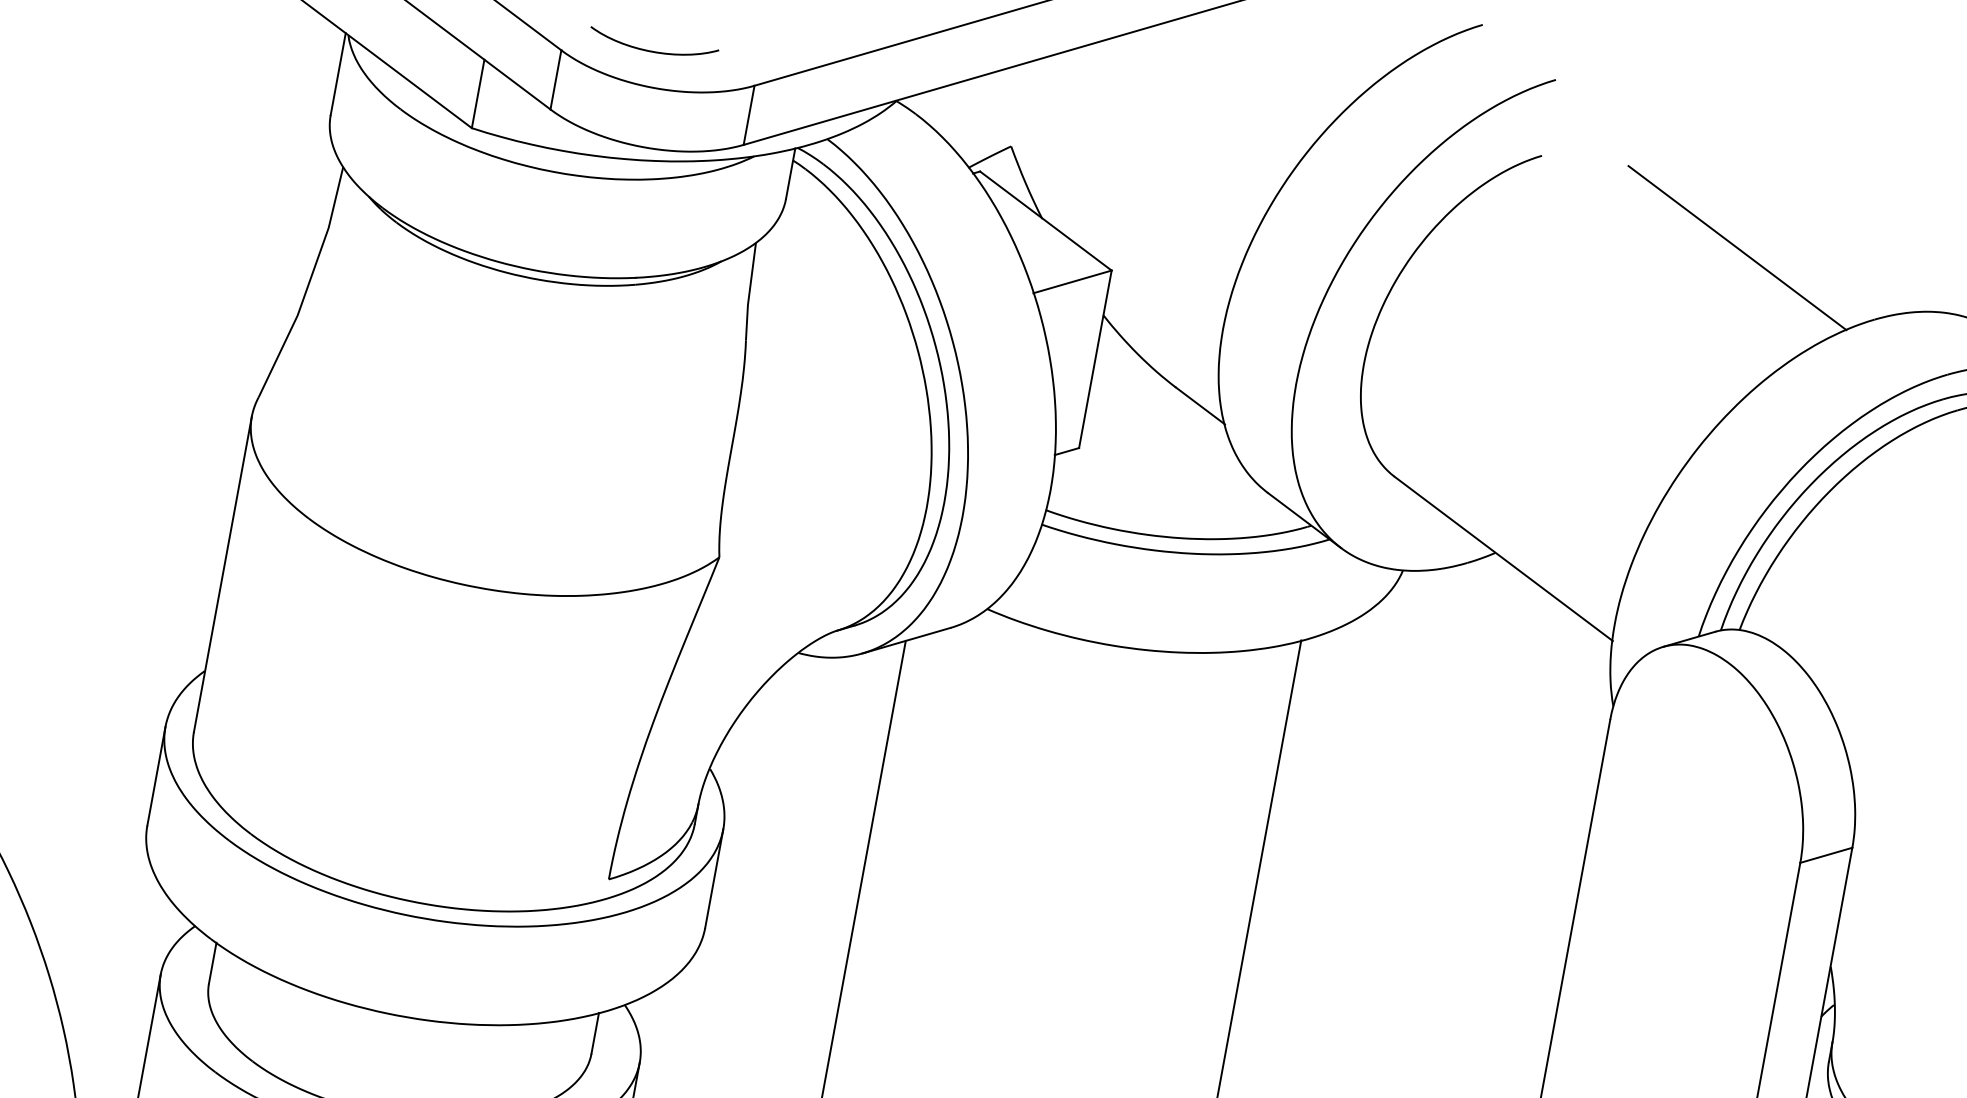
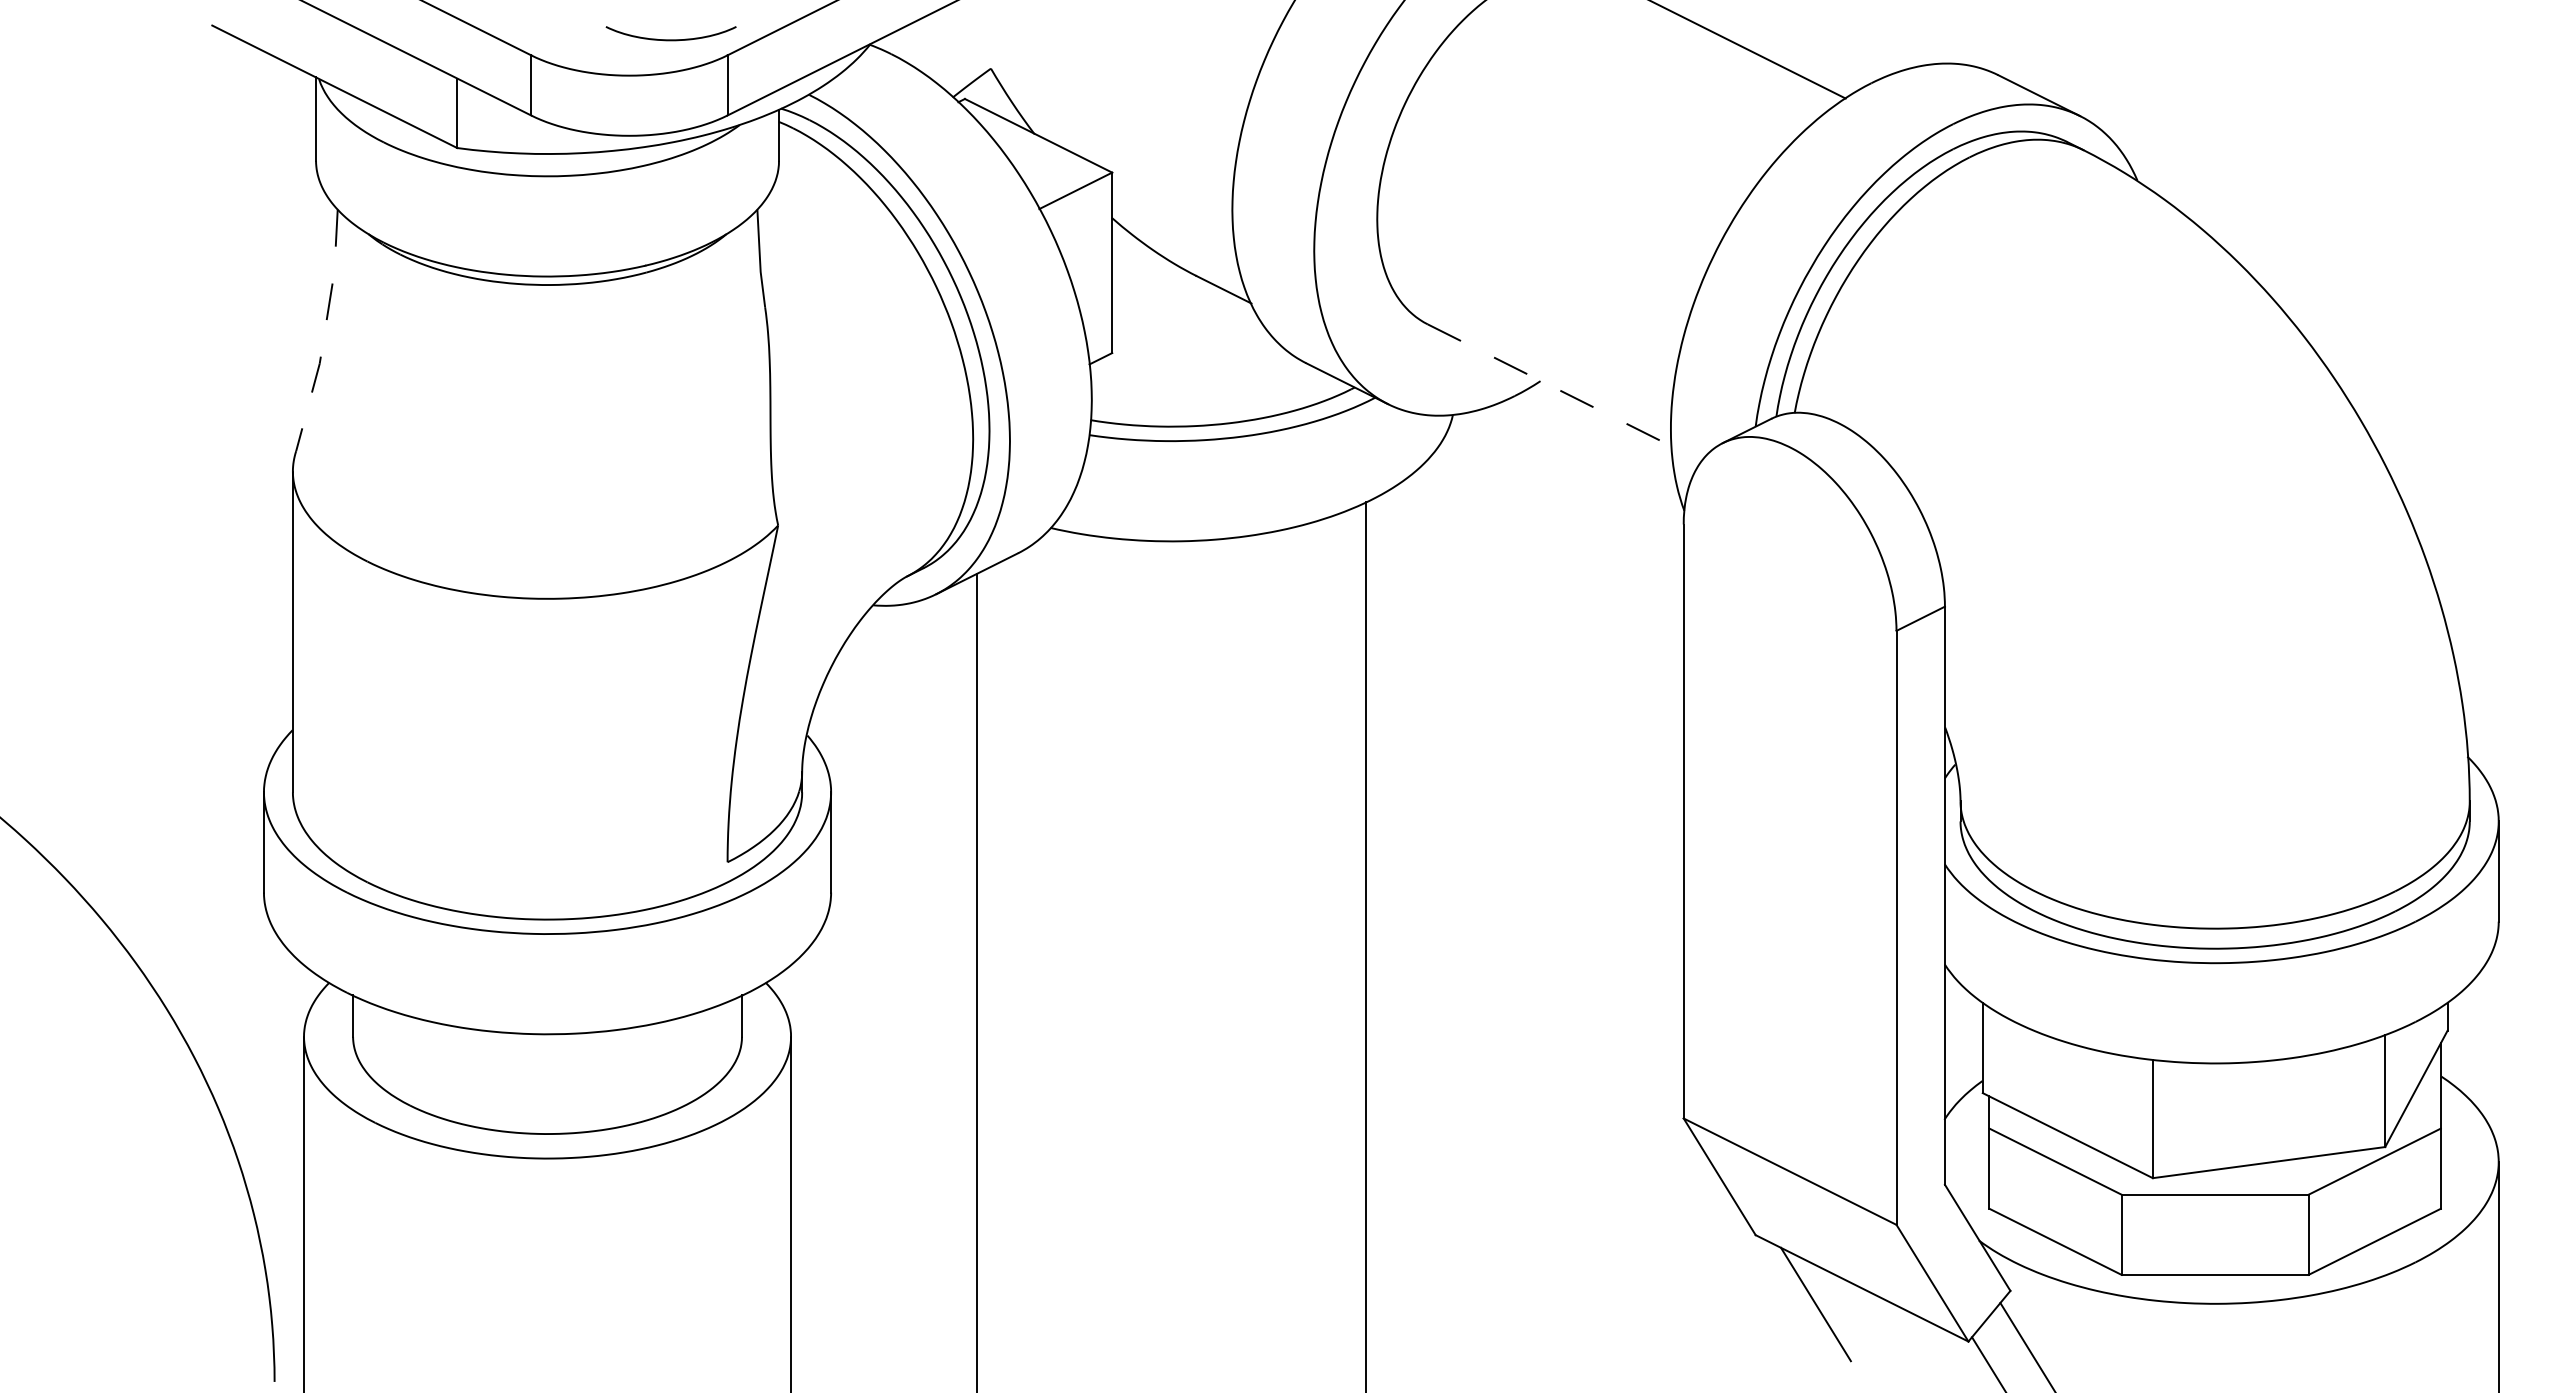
curve: (652, 50) -> (670, 39), moved
line: (308, 285) -> (324, 332), solid -> dashed
line: (1503, 558) -> (1549, 385), solid -> dashed

